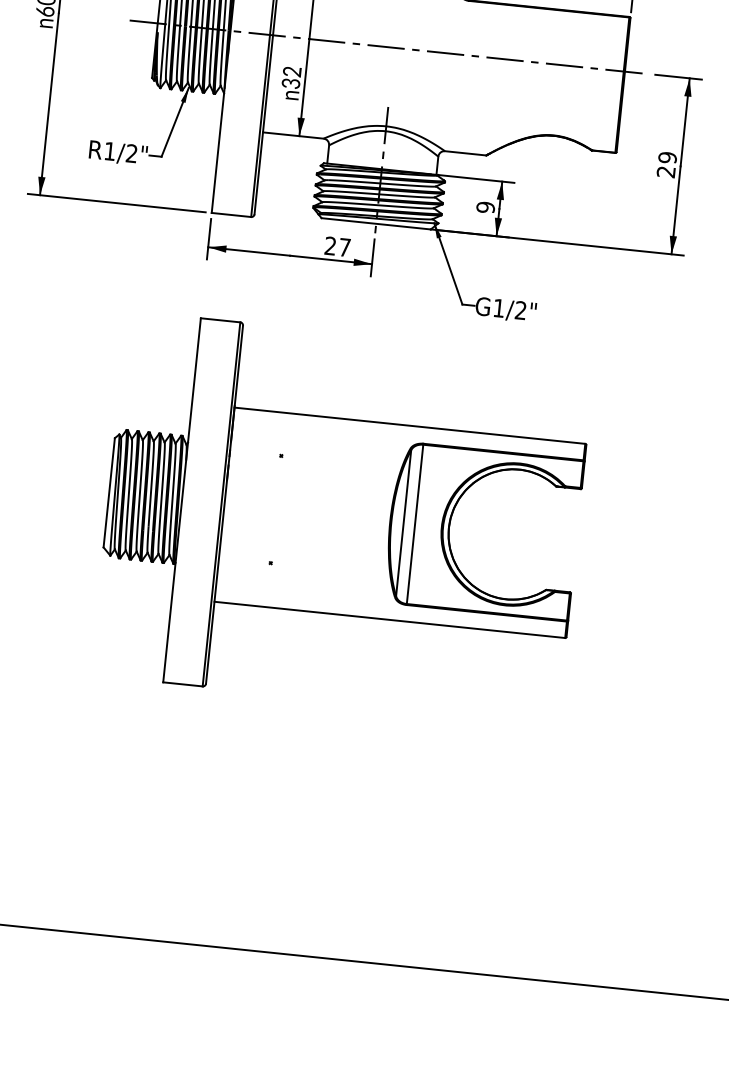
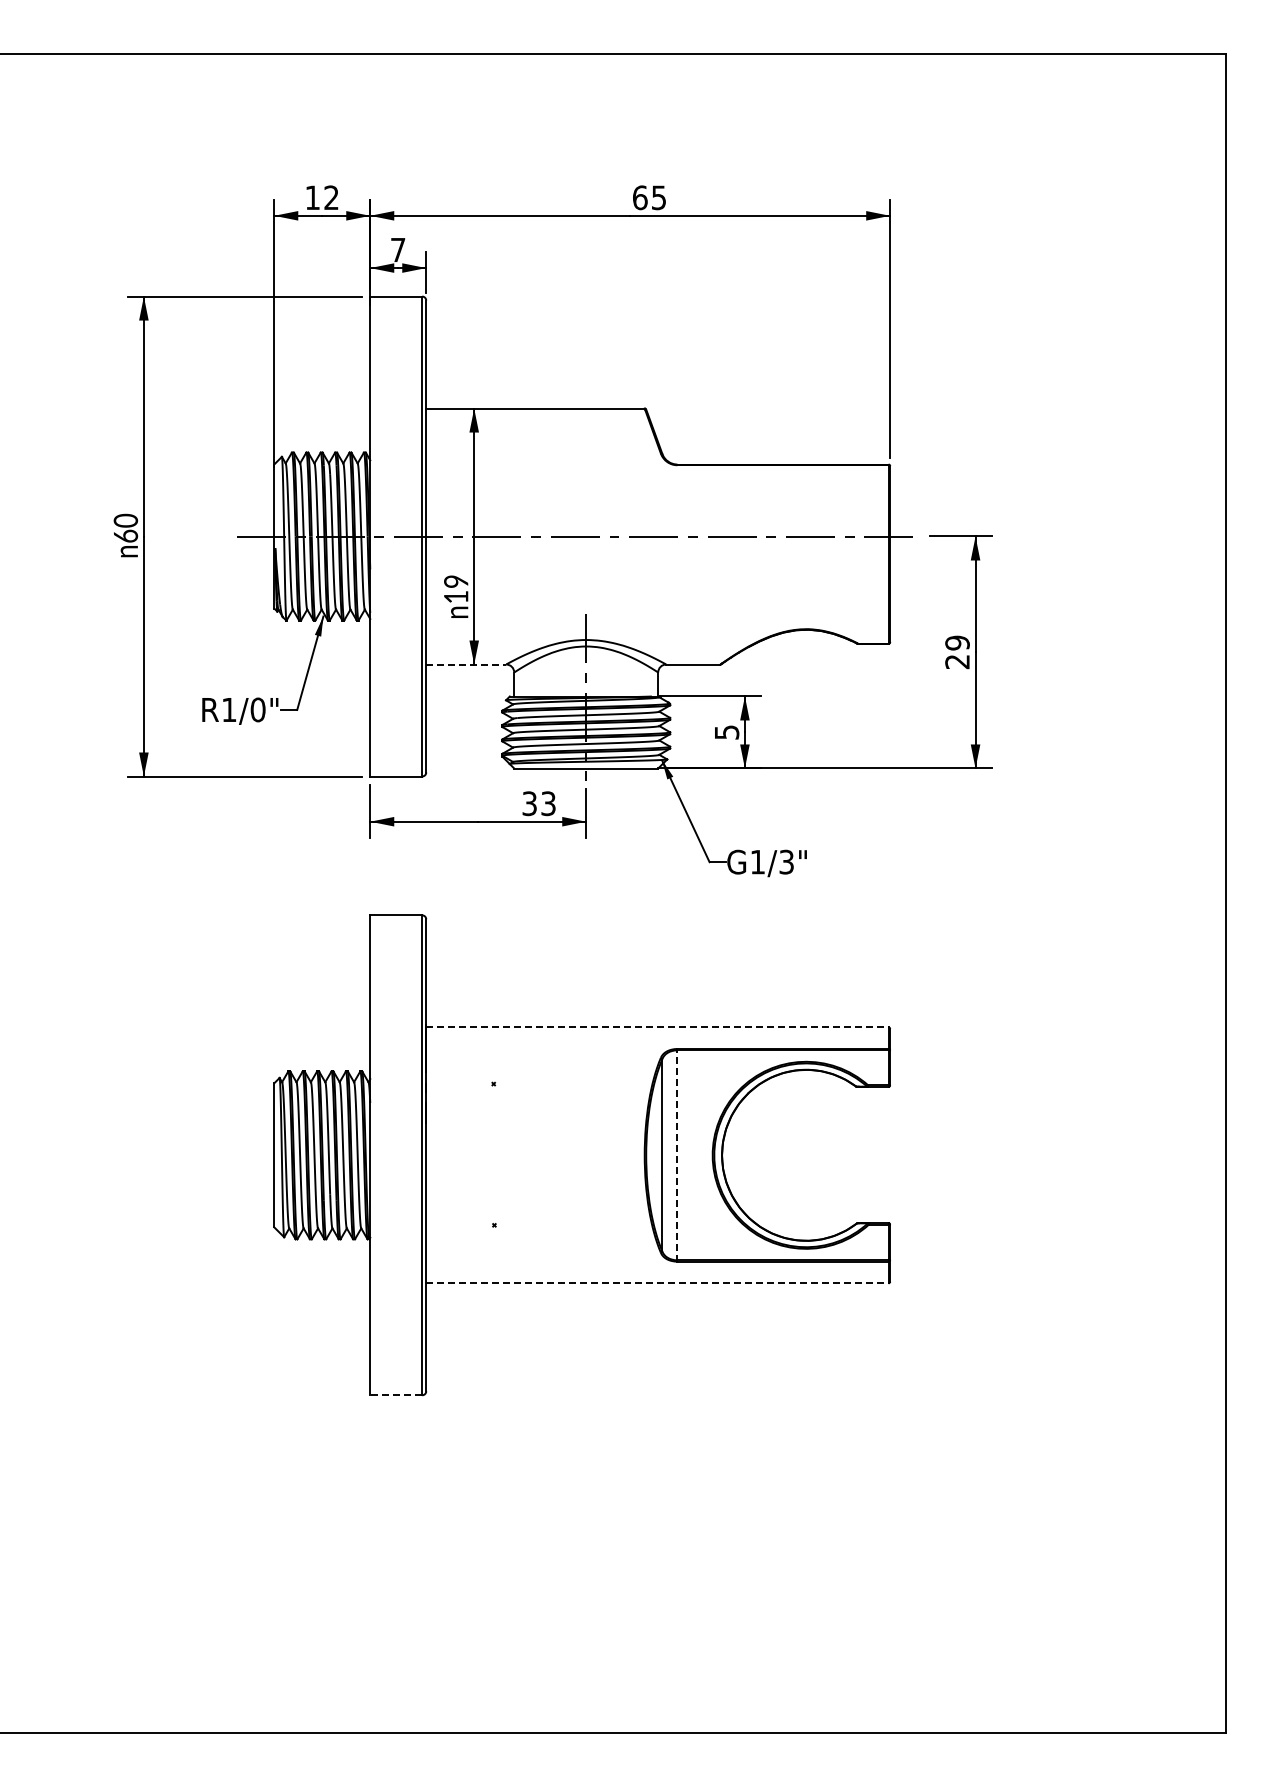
text: (291, 77) -> (456, 589), 32 -> 19
line: (293, 135) -> (466, 664), solid -> dashed
text: (131, 153) -> (257, 709), R1/2" -> R1/0"
text: (485, 207) -> (726, 732), 9 -> 5
text: (337, 246) -> (538, 803), 27 -> 33
text: (520, 310) -> (786, 862), G1/2" -> G1/3"
line: (409, 425) -> (657, 1027), solid -> dashed
line: (415, 523) -> (677, 1154), solid -> dashed
line: (389, 620) -> (657, 1283), solid -> dashed
line: (183, 684) -> (396, 1395), solid -> dashed

